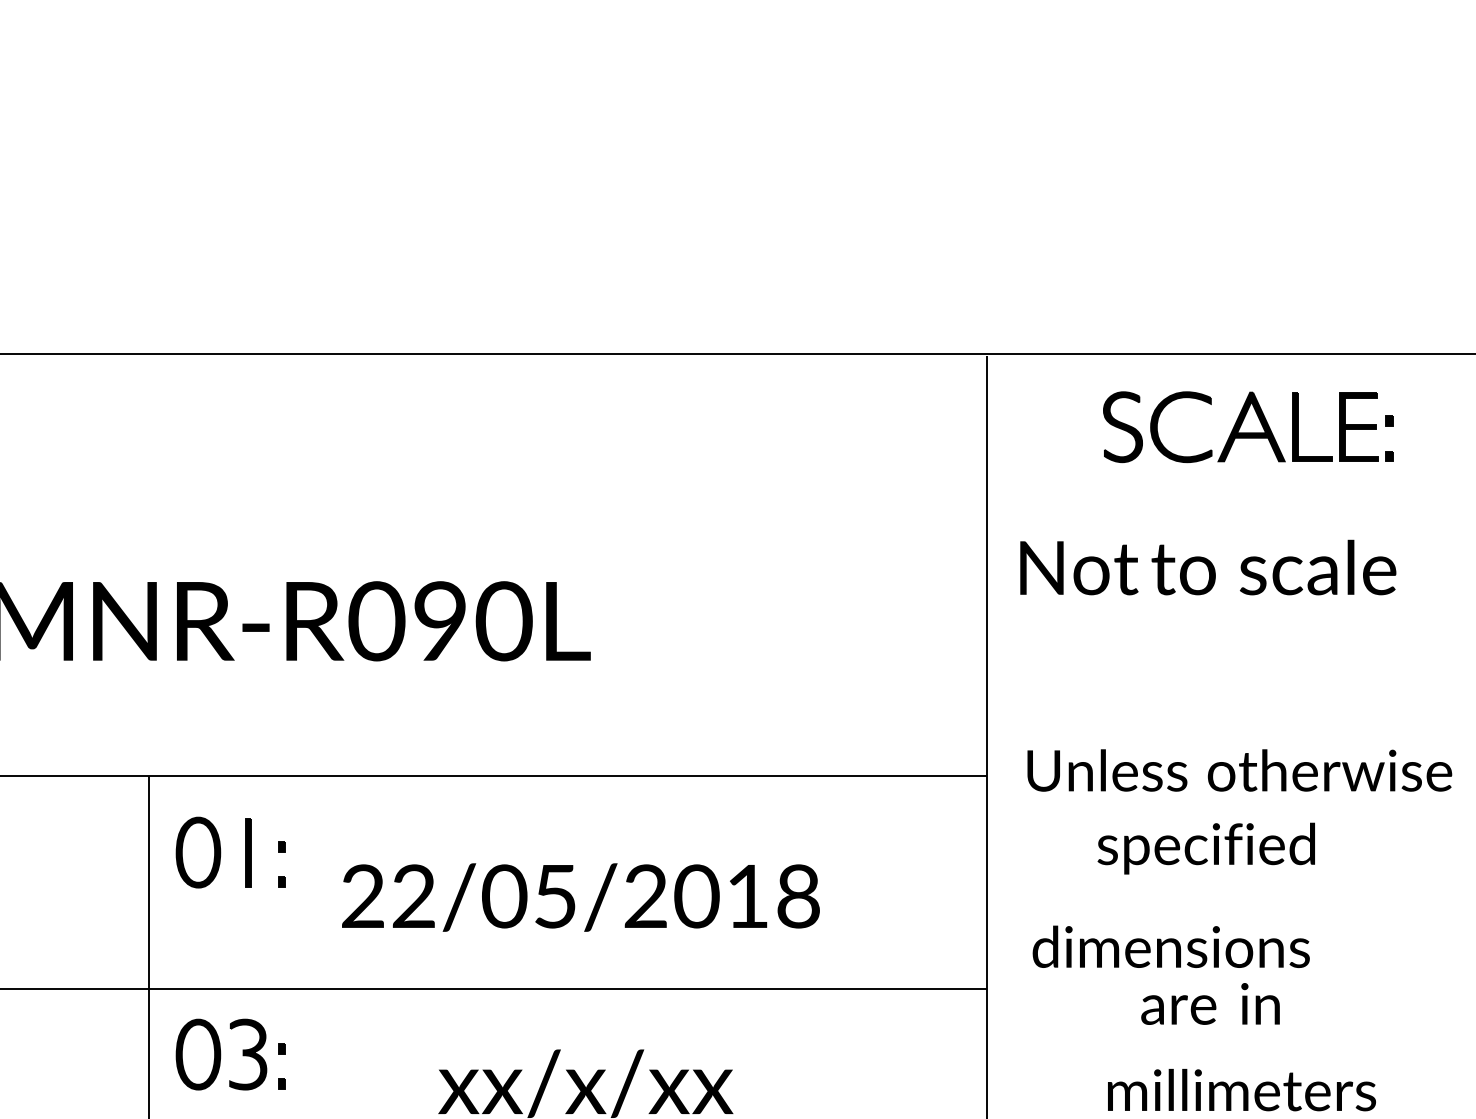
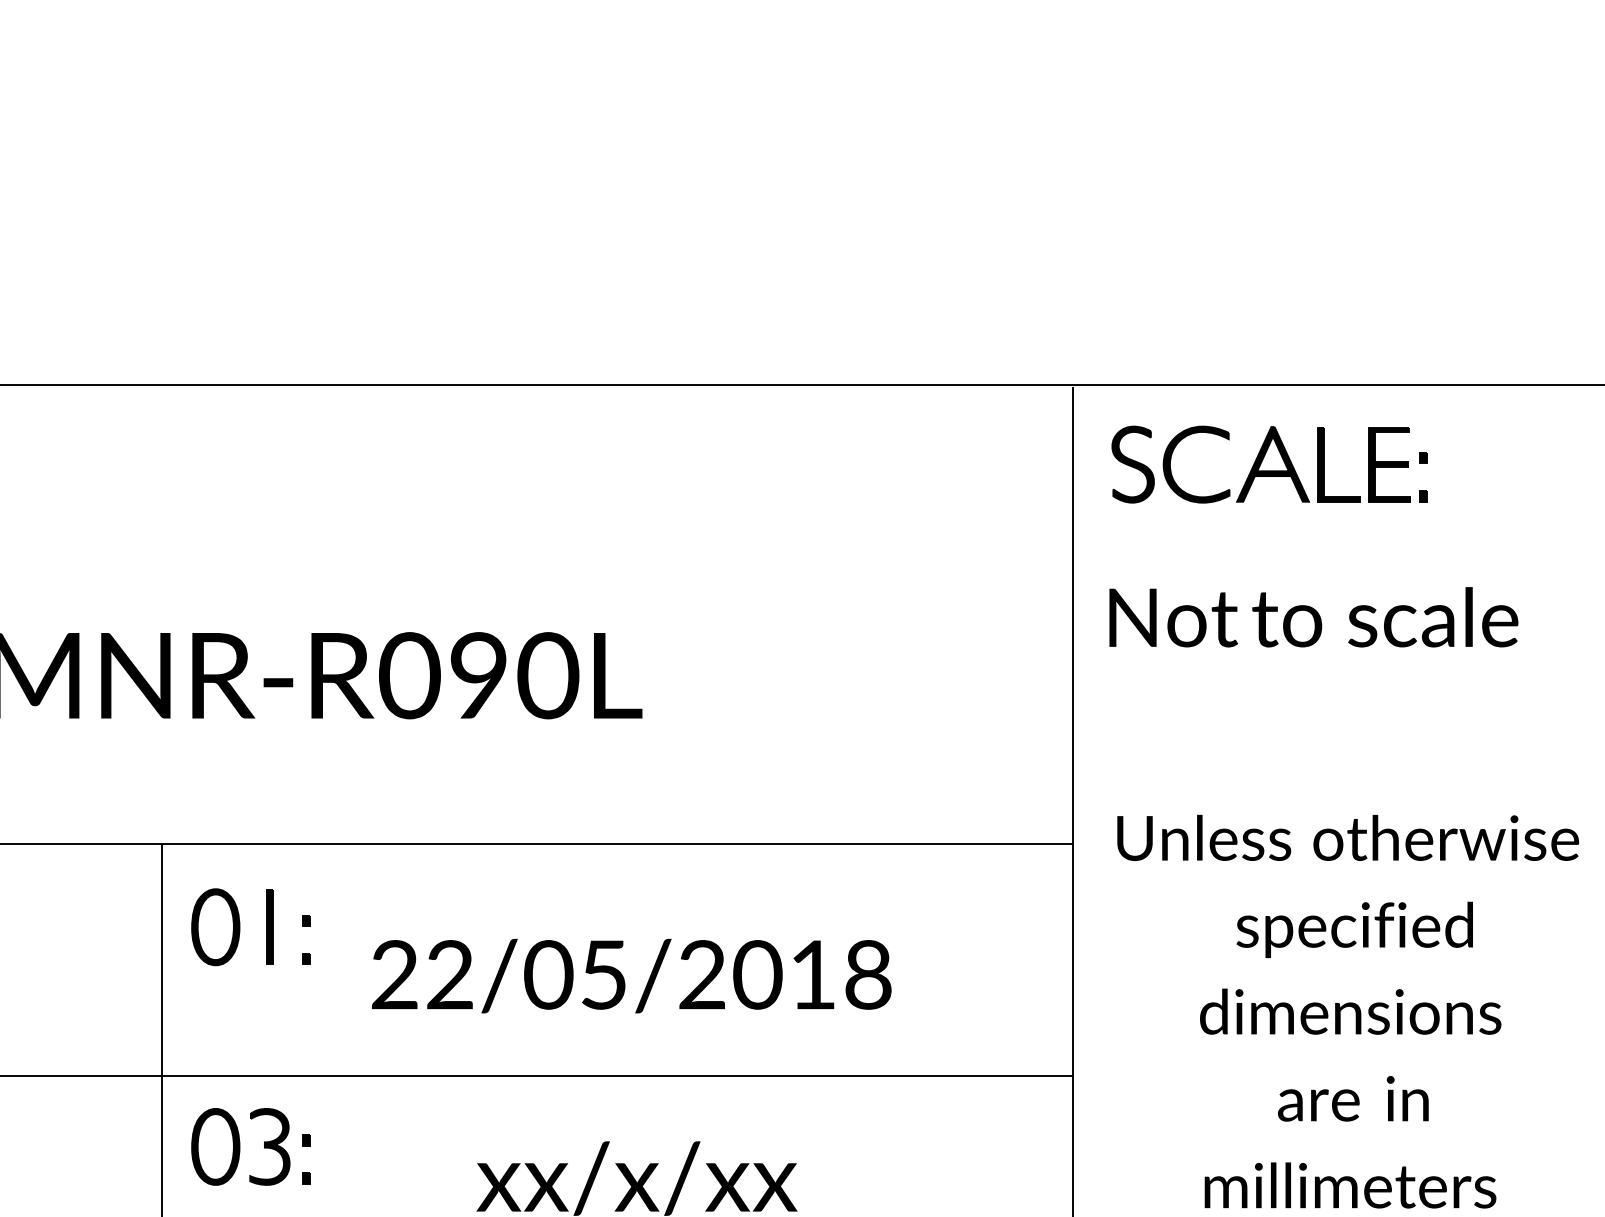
part: (1248, 427) -> (1269, 464), moved
text: (1206, 848) -> (1354, 929), moved
text: (1171, 946) -> (1350, 1011), moved
text: (1210, 1003) -> (1353, 1098), moved

